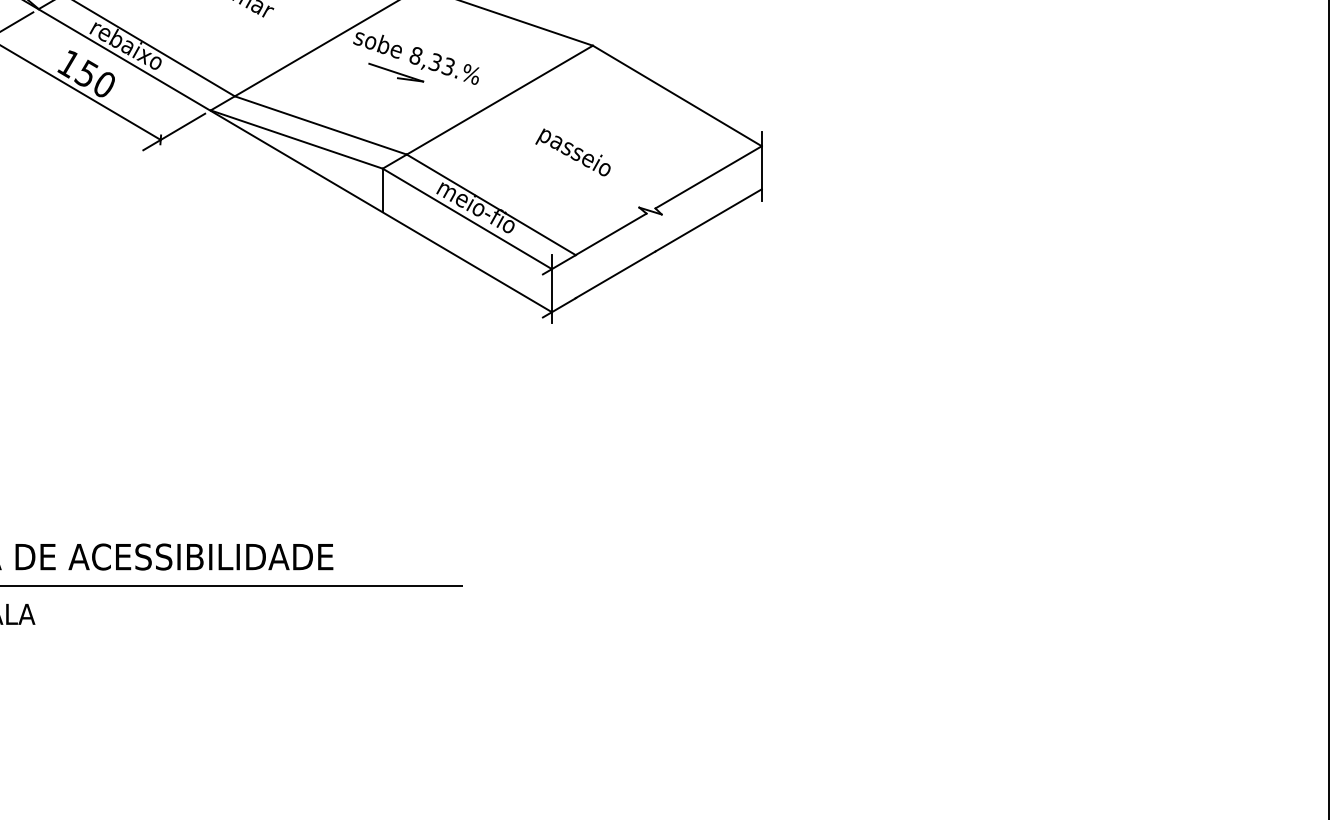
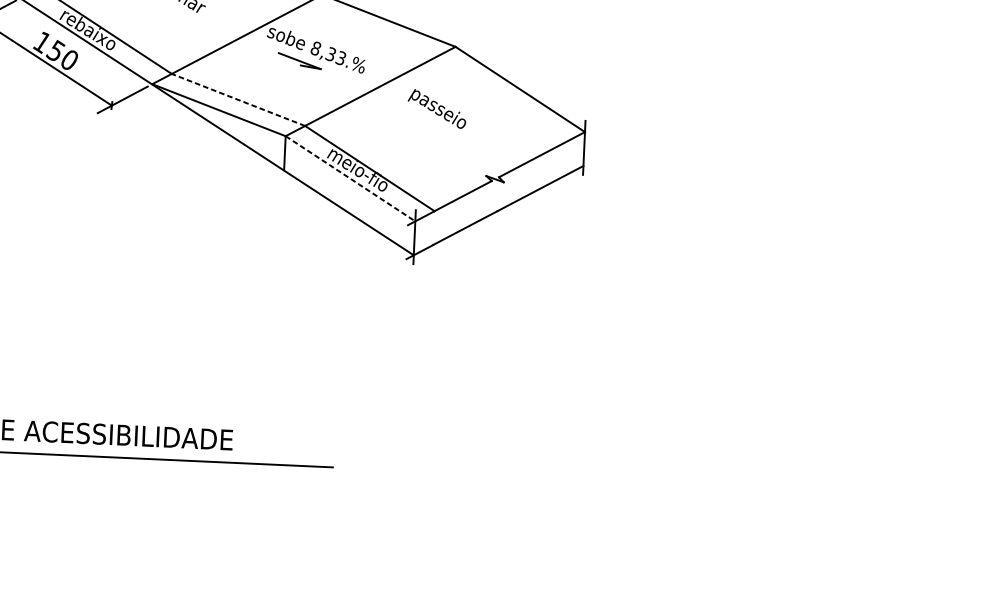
line: (320, 125) -> (238, 99), solid -> dashed
text: (572, 152) -> (436, 108), moved
line: (467, 219) -> (350, 179), solid -> dashed

